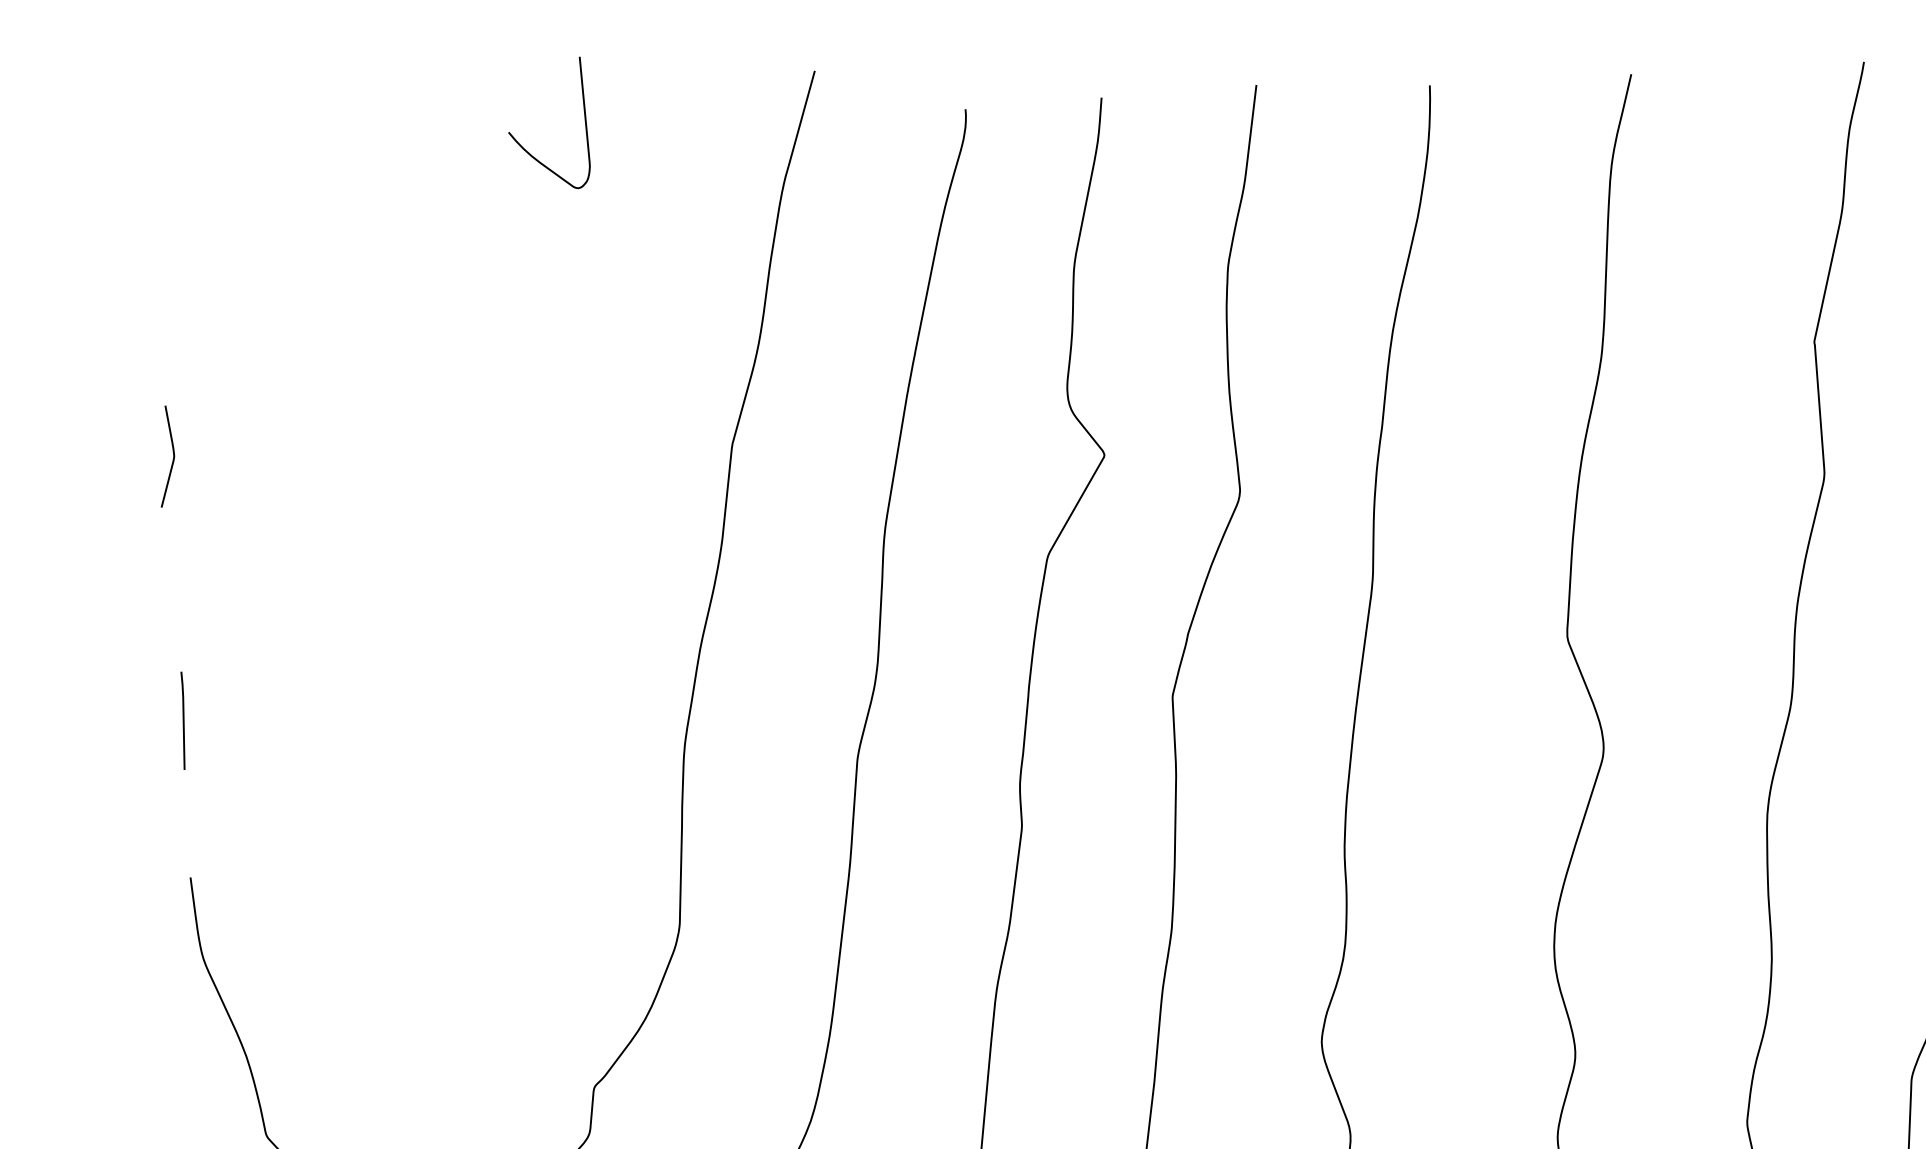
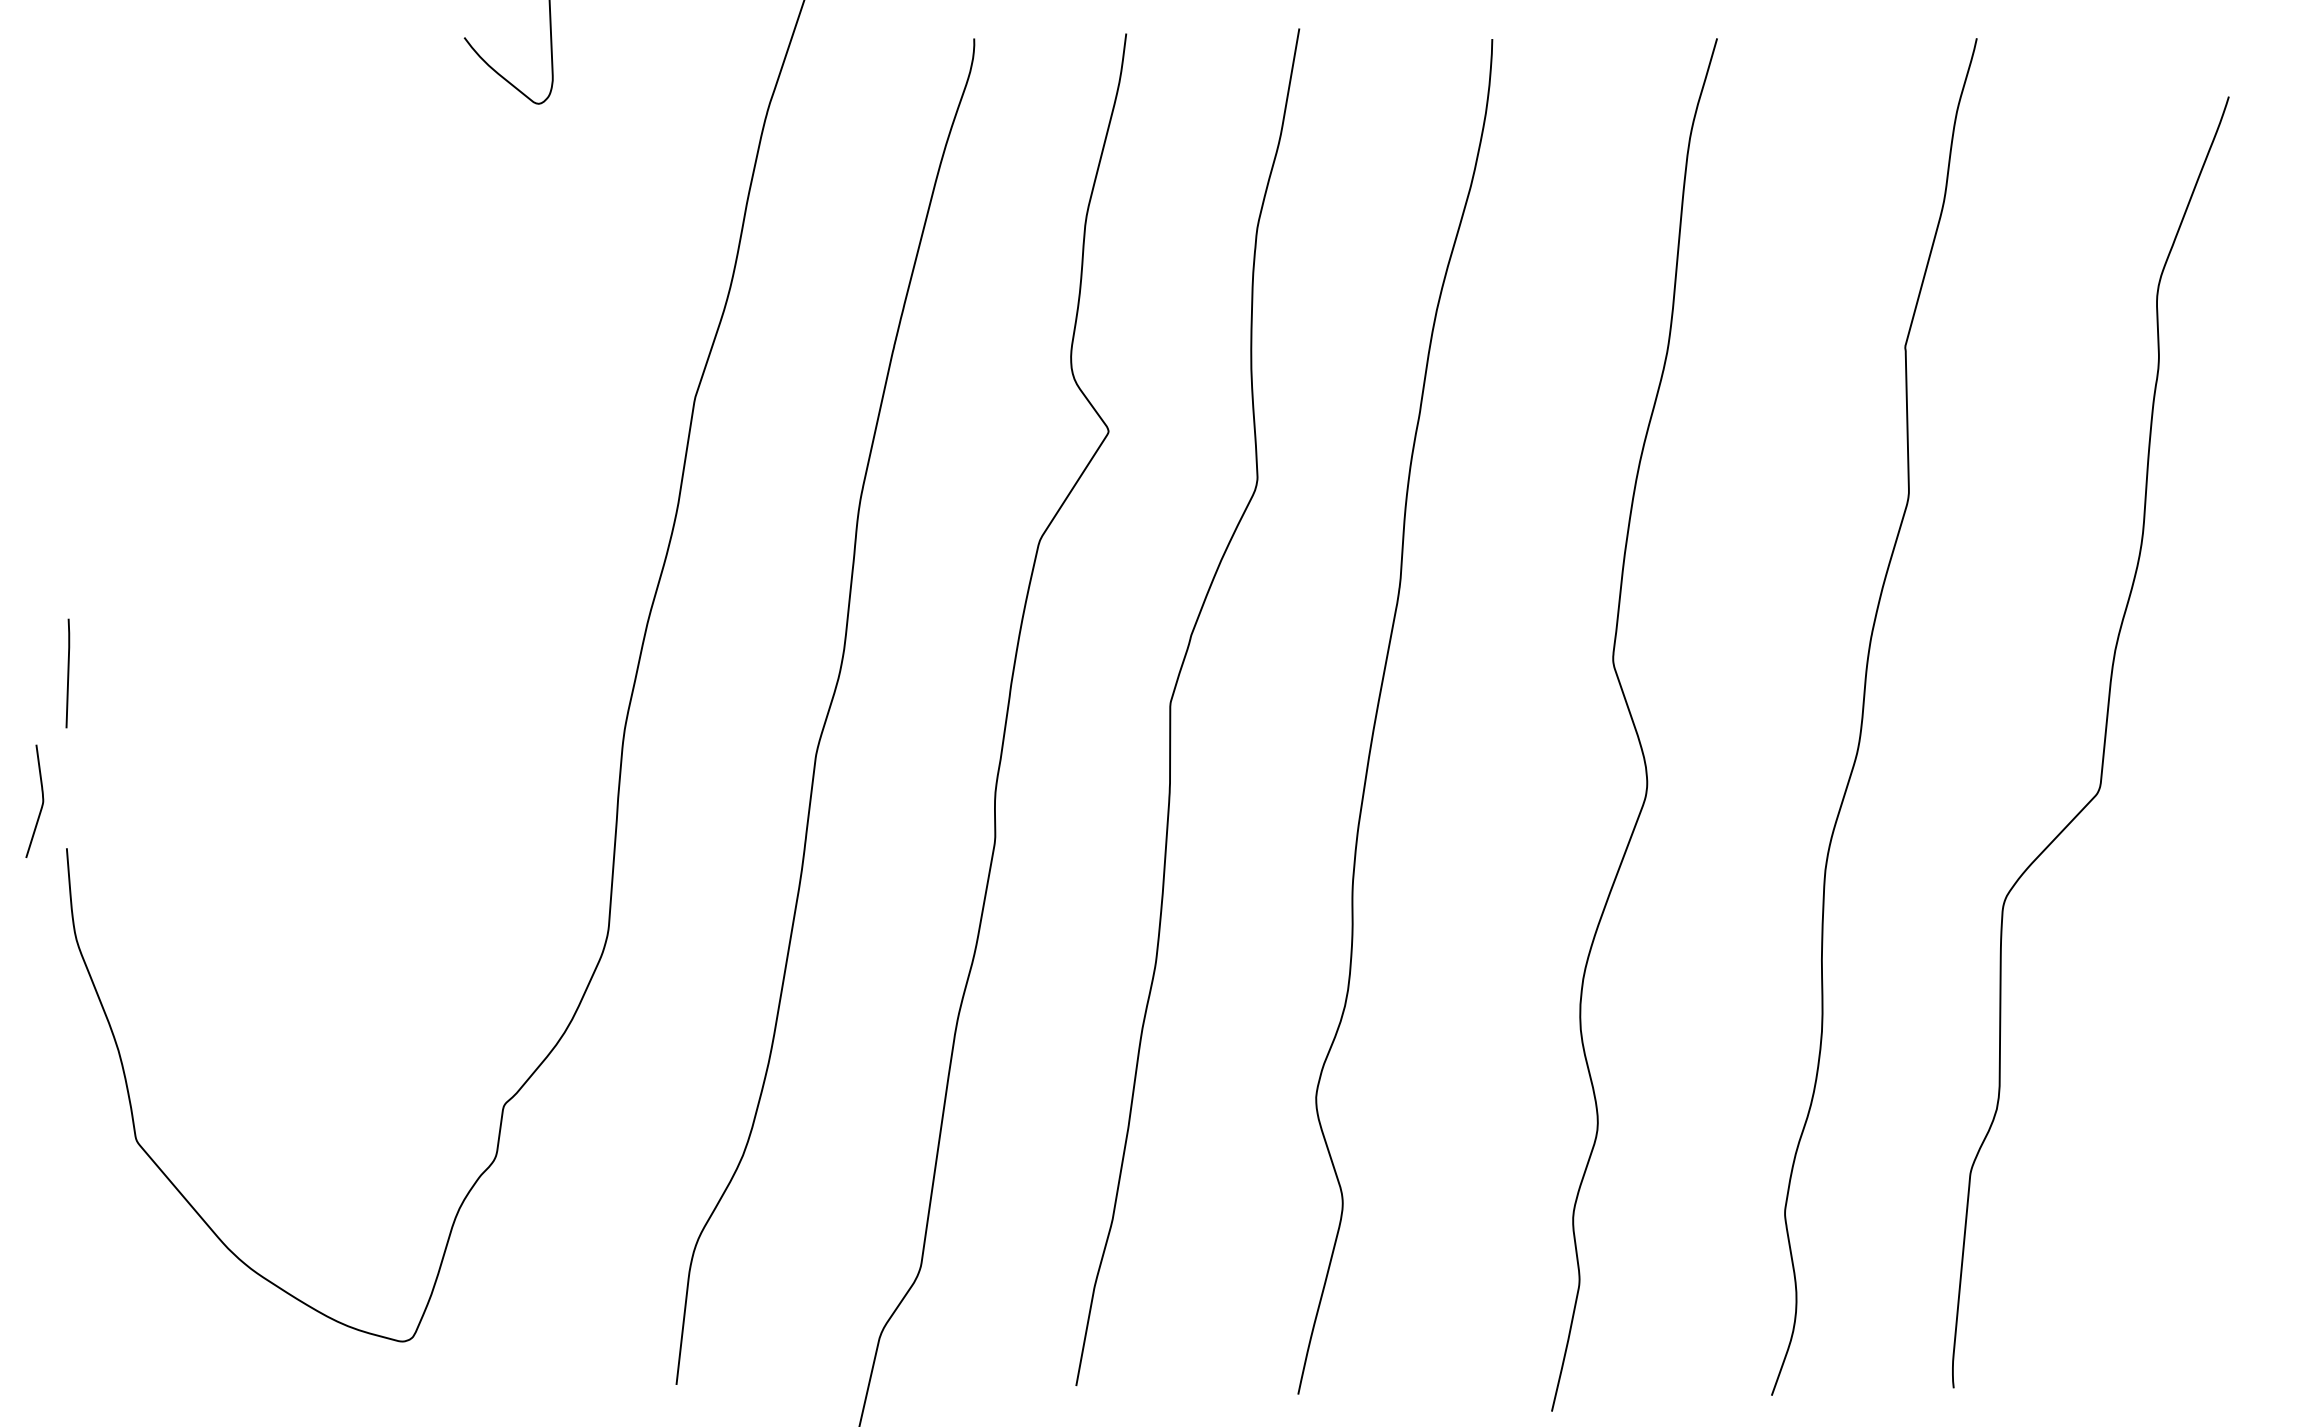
curve: (173, 455) -> (42, 800), moved

